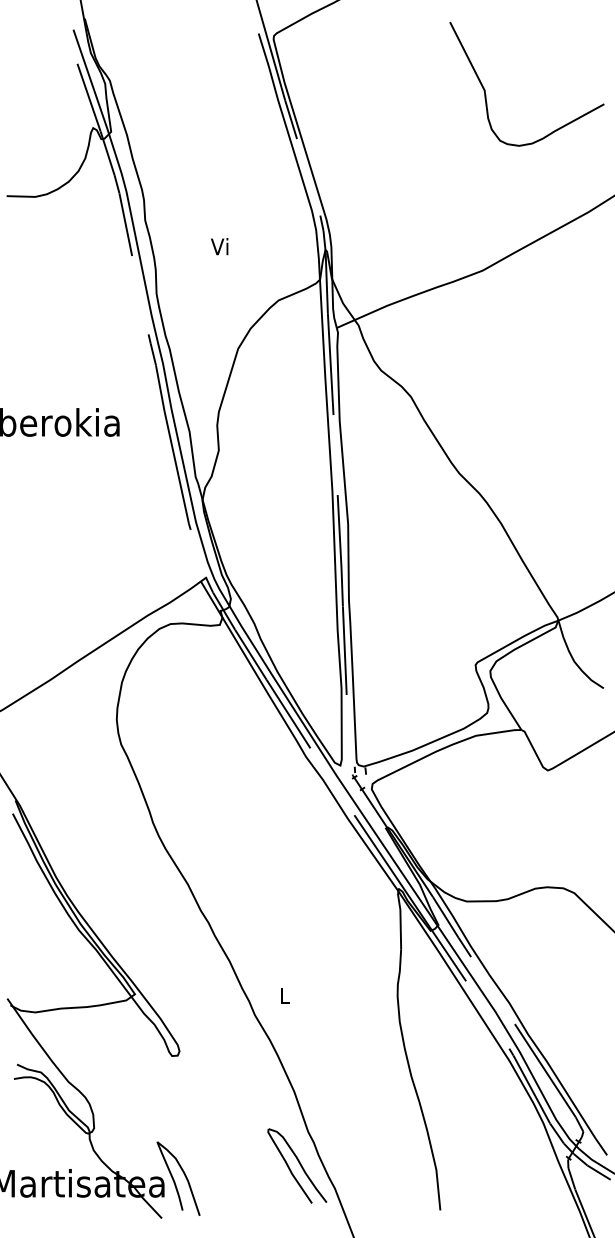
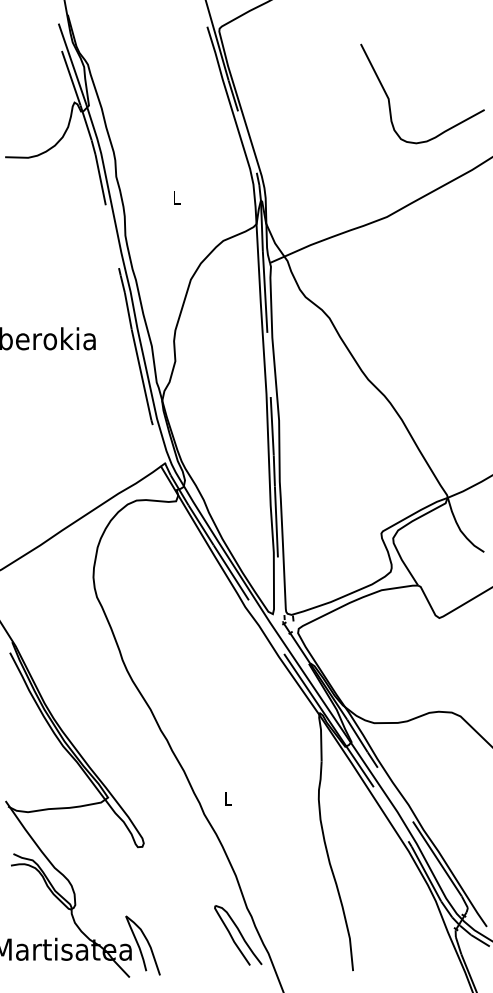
curve: (486, 94) -> (390, 102), moved
text: (219, 246) -> (175, 197), Vi -> L

